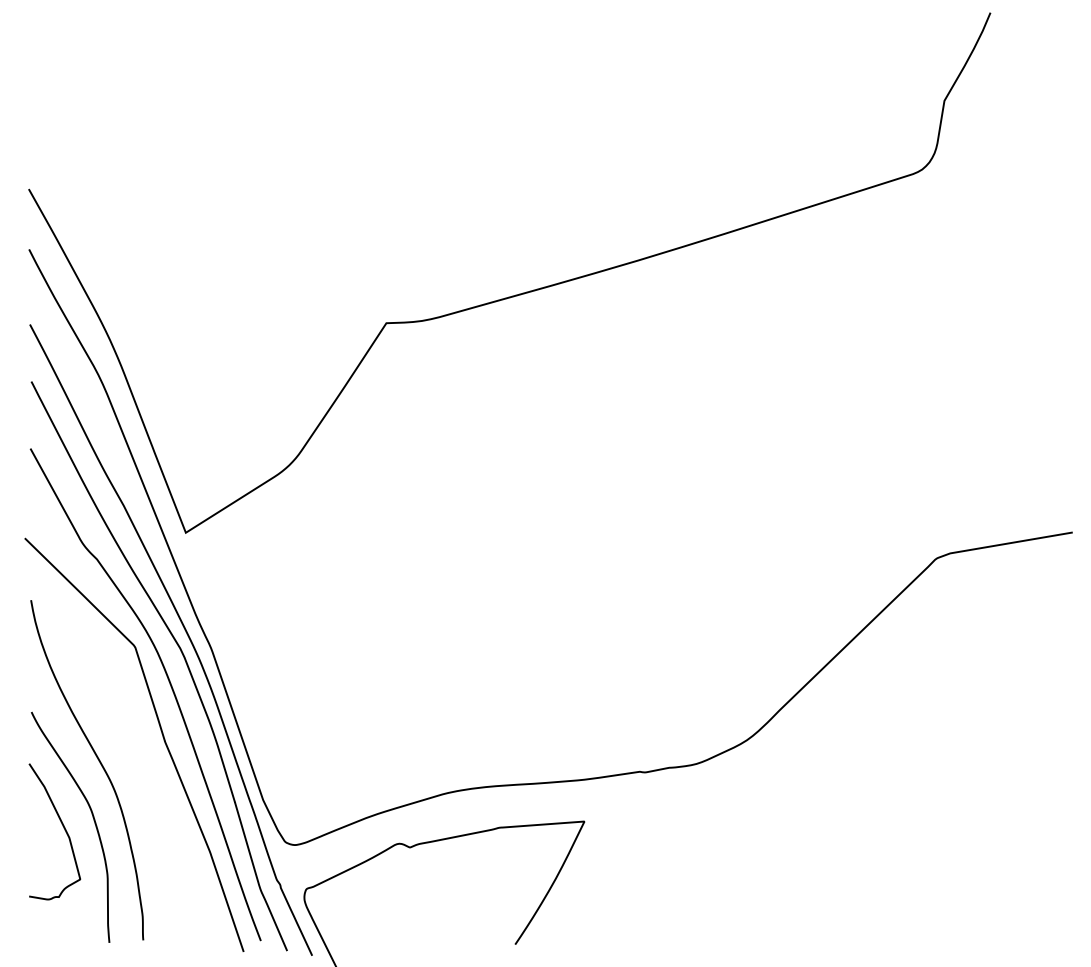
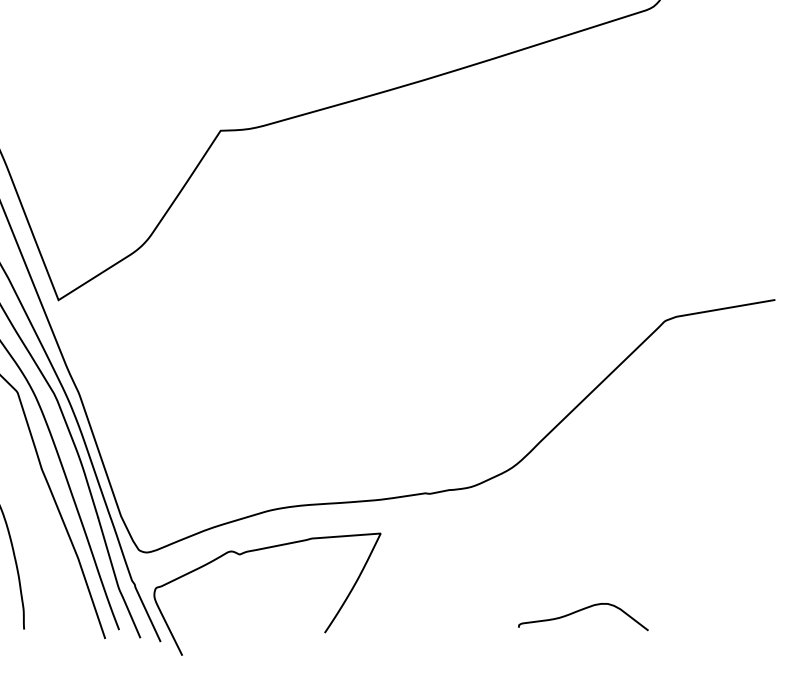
curve: (831, 917) -> (580, 611), added

